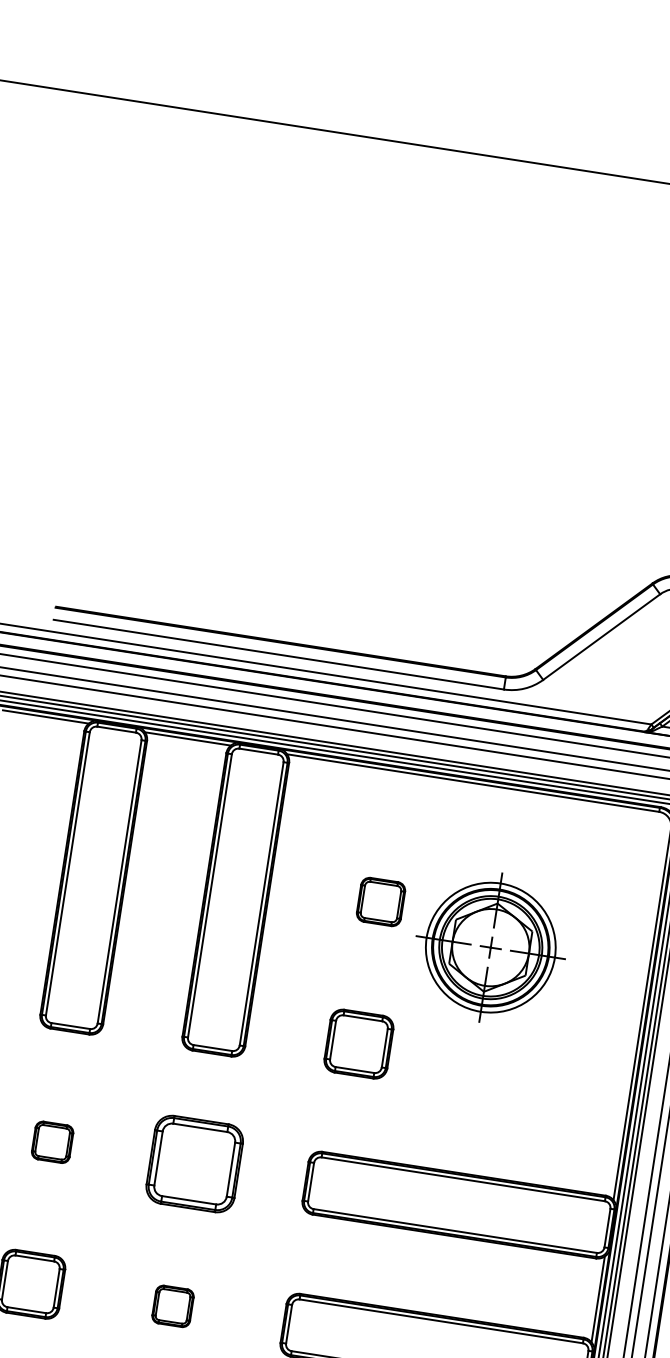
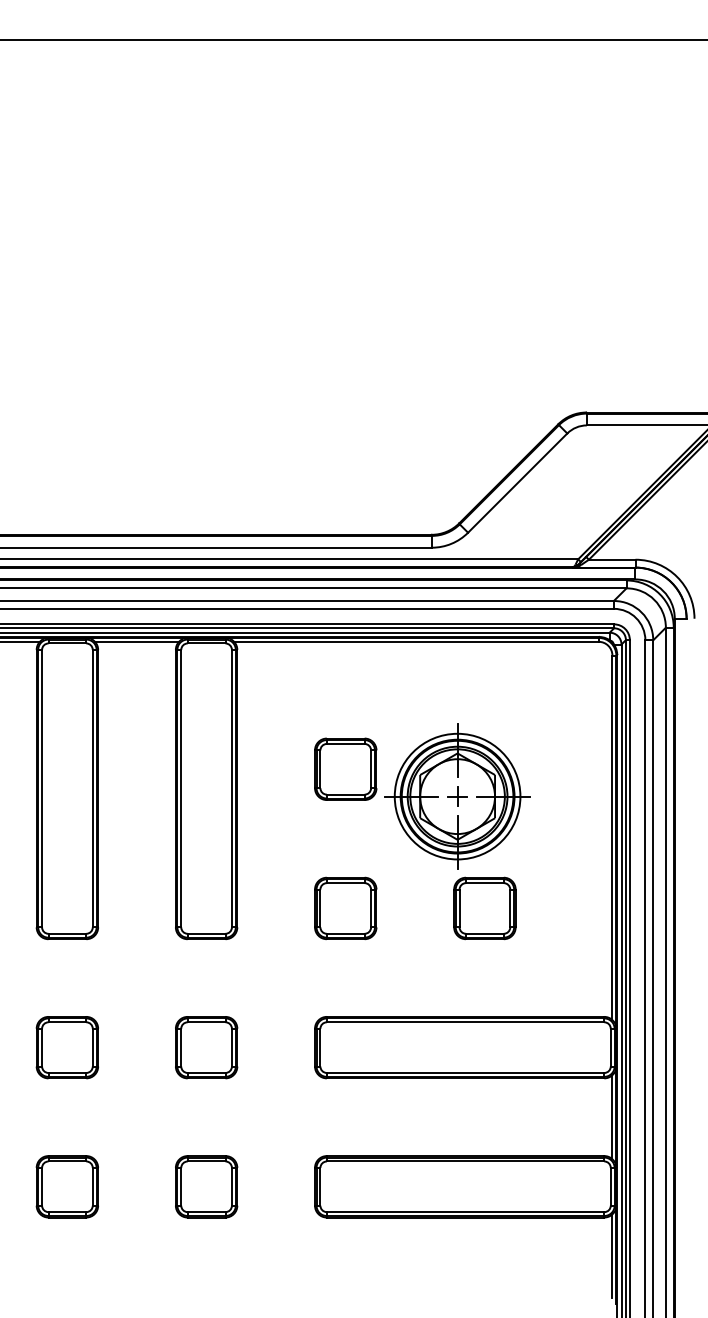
part: (380, 901) -> (345, 768), size x1.43
part: (500, 1066) -> (484, 908), added
part: (51, 1141) -> (66, 1047), size x1.67
part: (194, 1164) -> (206, 1047), size x0.71
part: (172, 1305) -> (206, 1186), size x1.67

